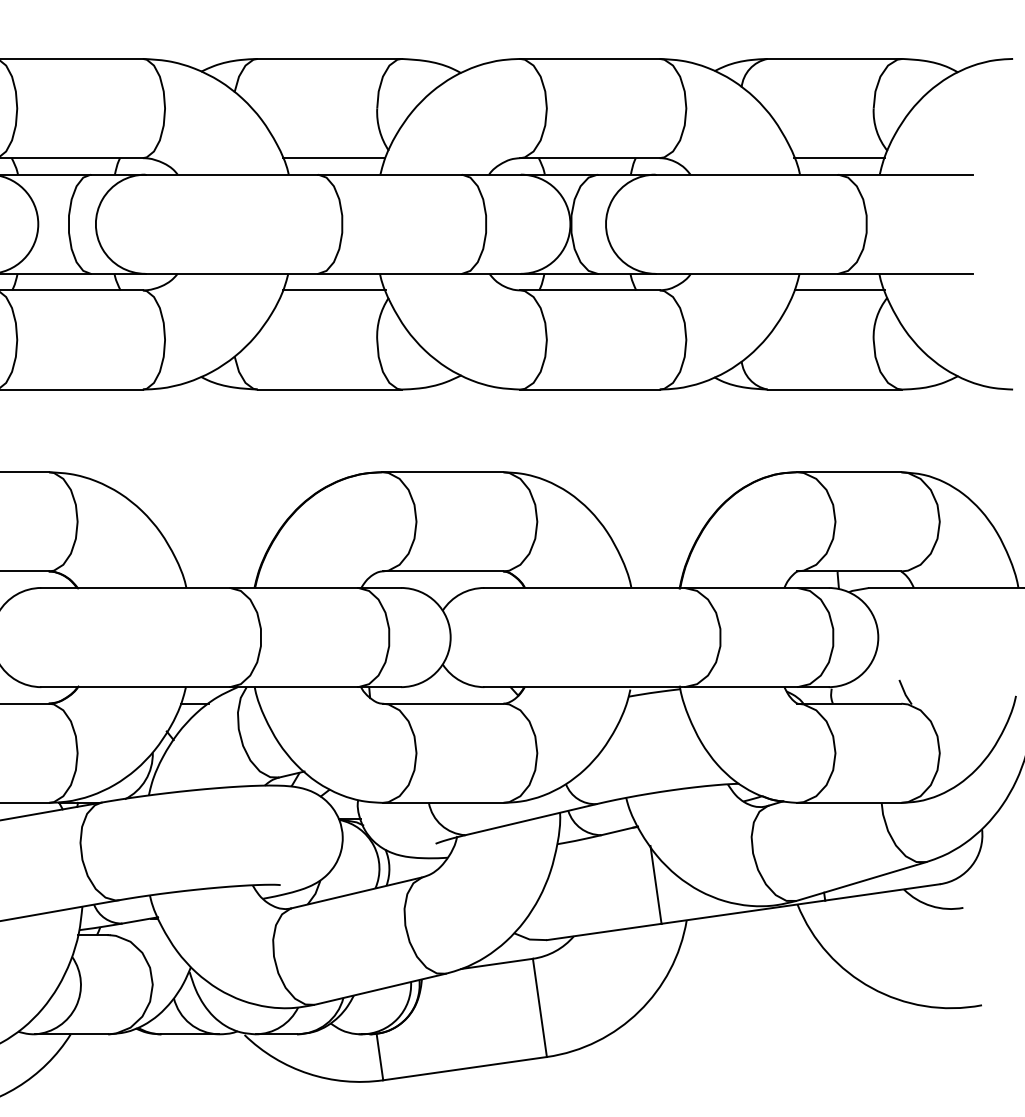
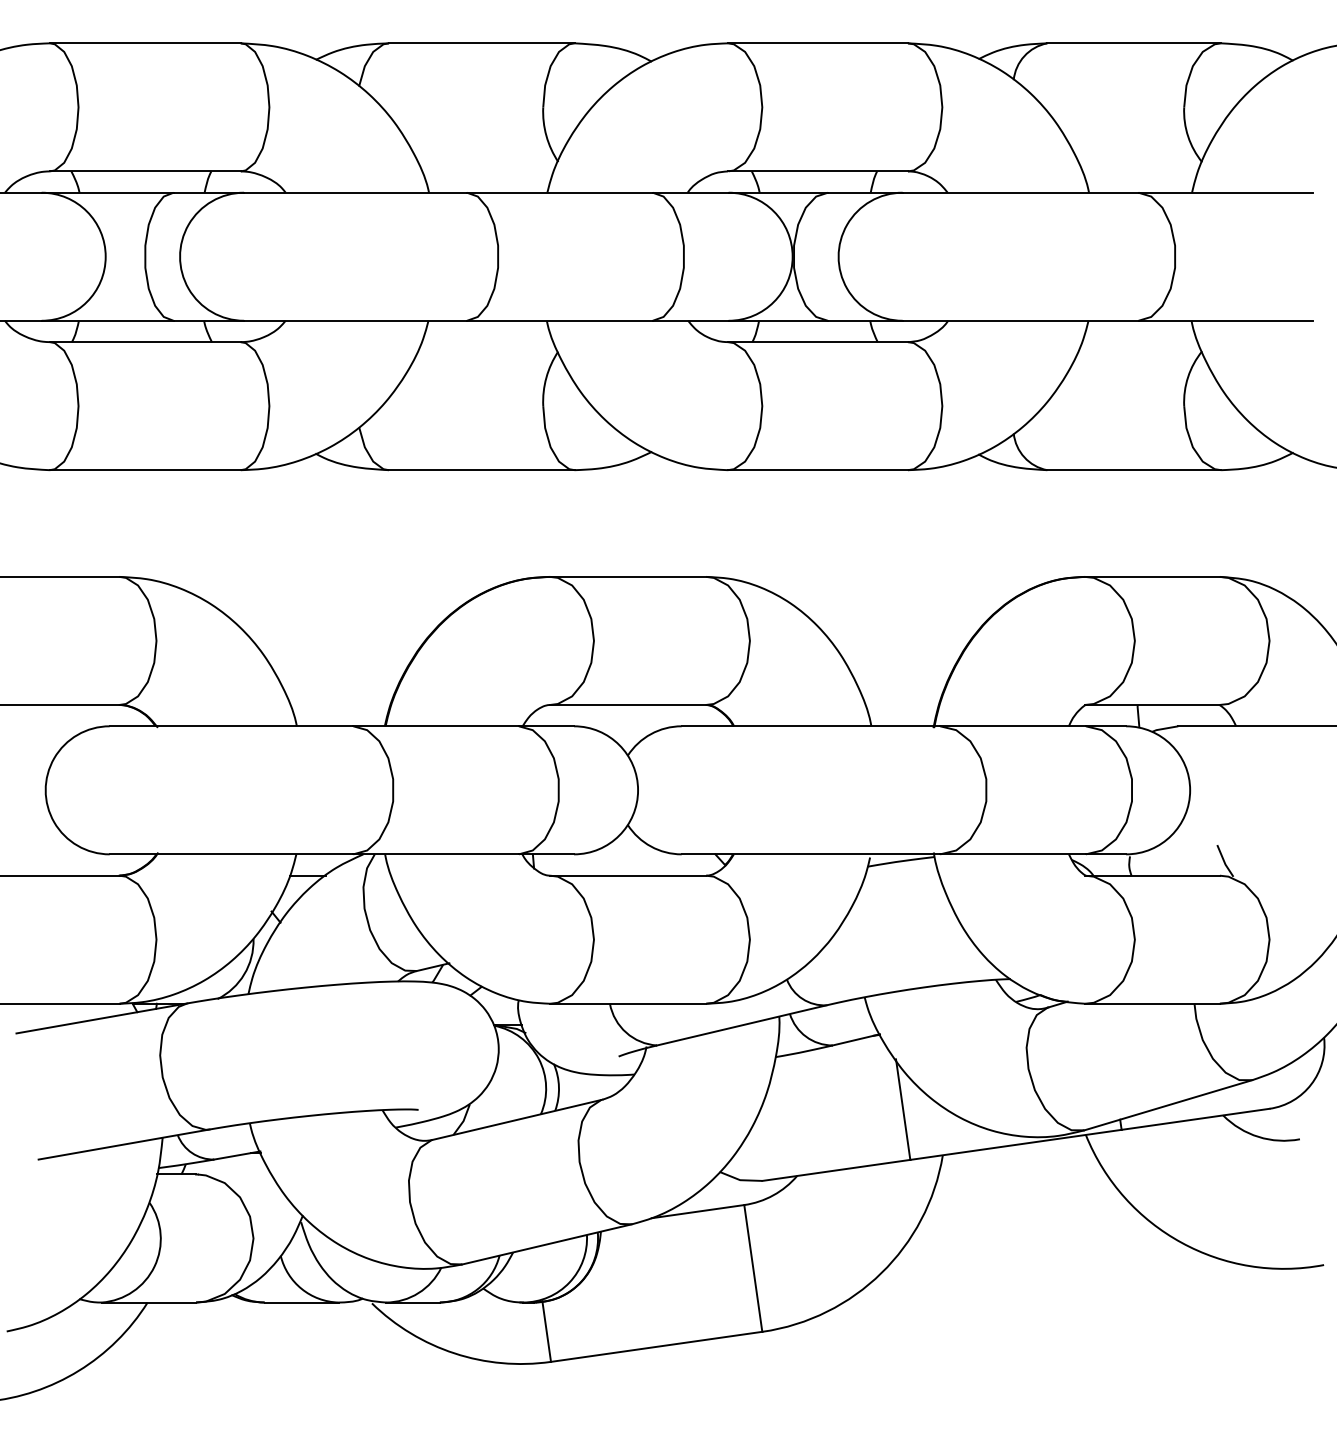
line: (334, 158) -> (487, 171), removed
line: (839, 158) -> (1139, 171), removed
line: (334, 290) -> (487, 342), removed
line: (839, 290) -> (1139, 342), removed

